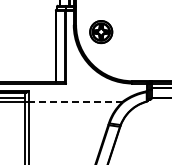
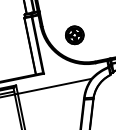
part: (101, 32) -> (75, 35), moved
line: (75, 101) -> (54, 86), dashed -> solid

